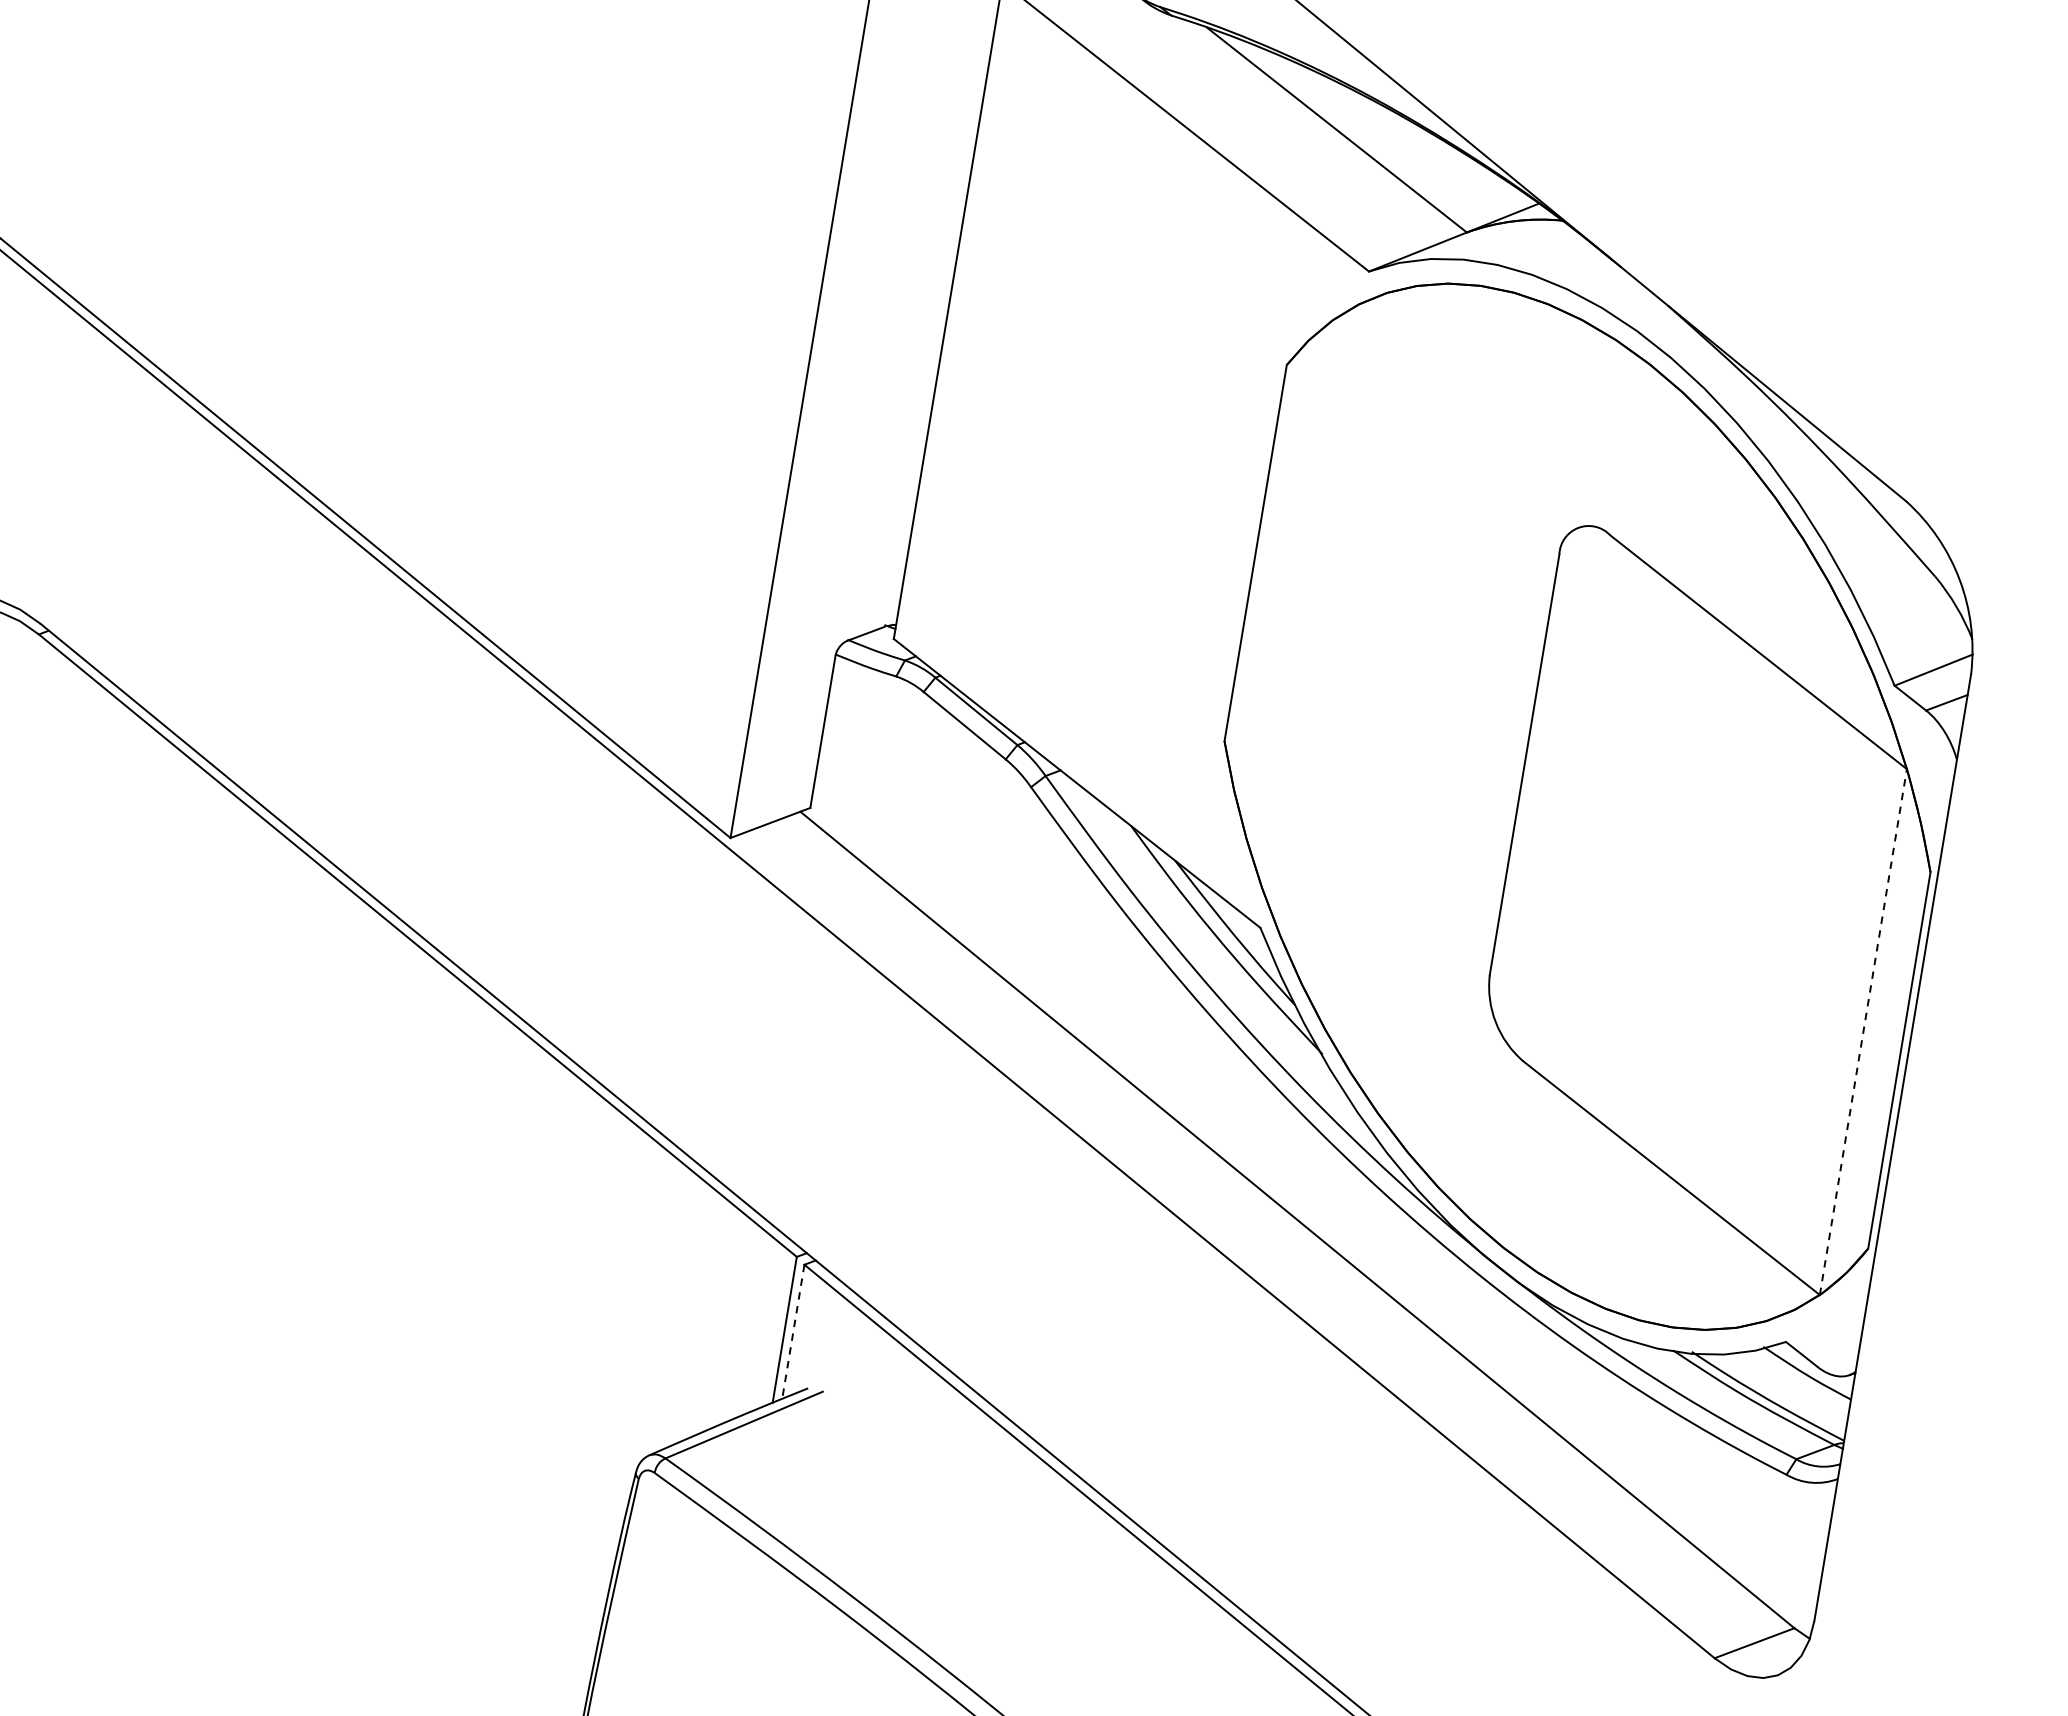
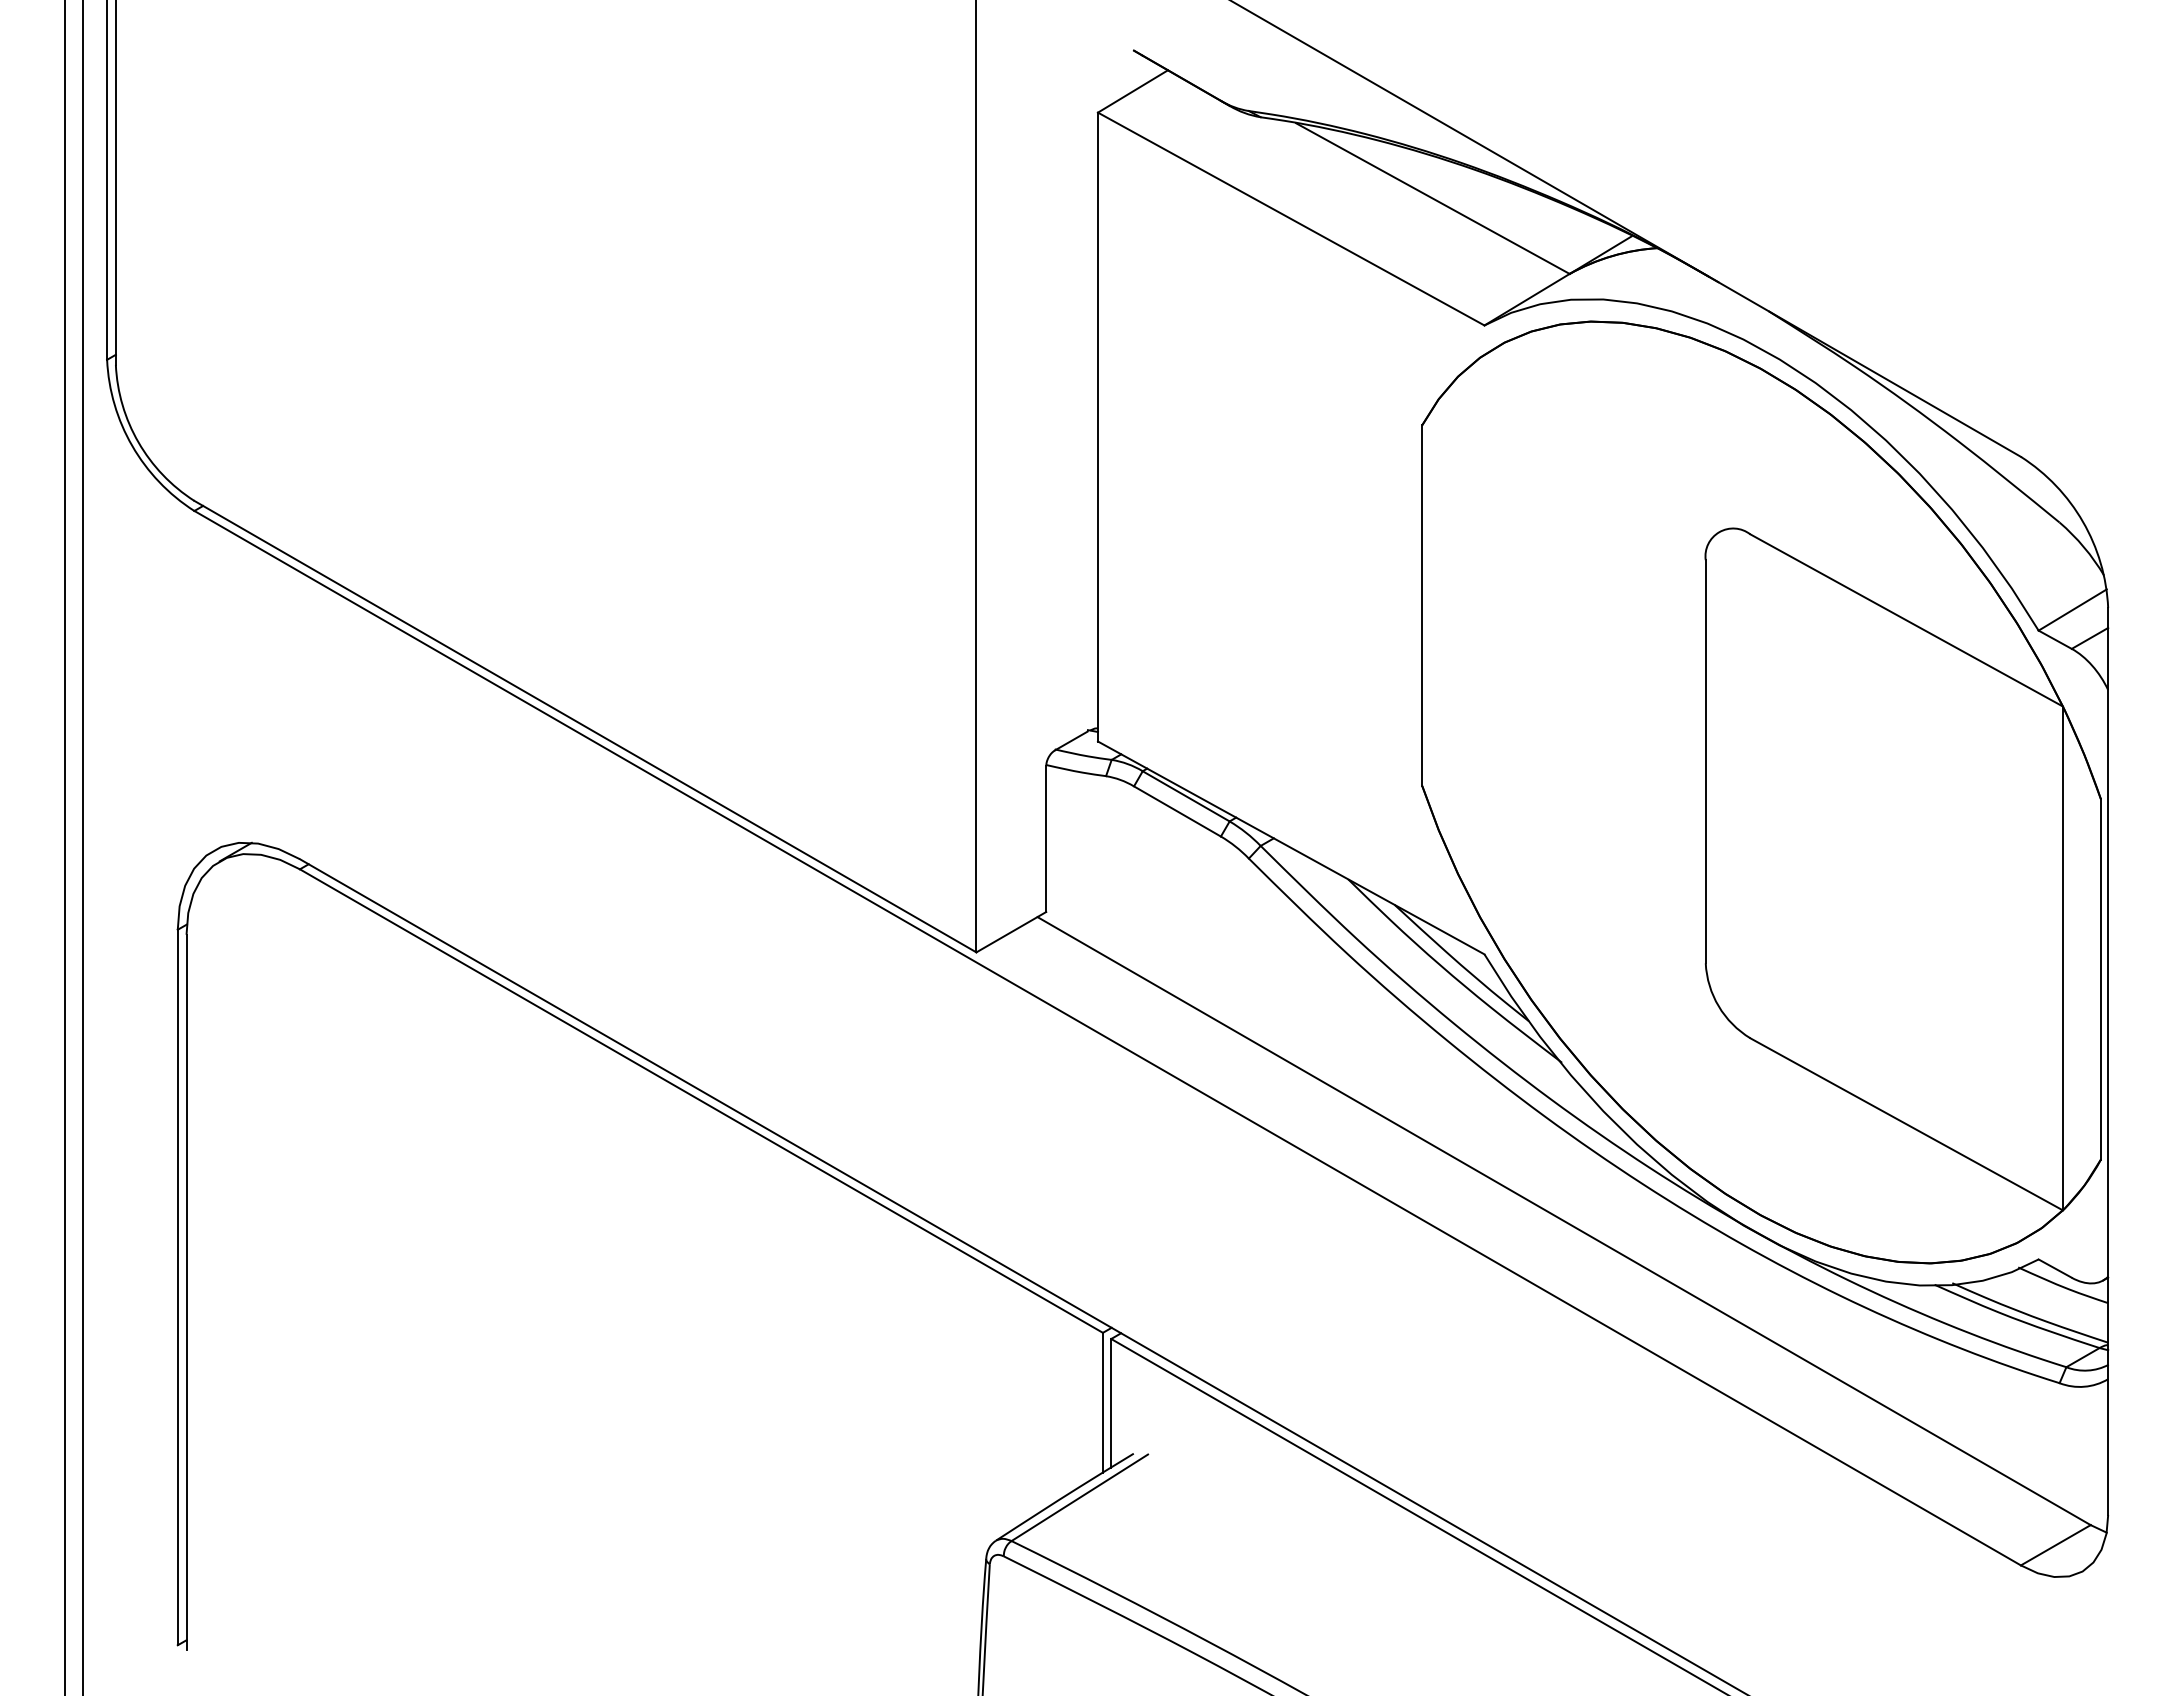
line: (1862, 1032) -> (2062, 958), dashed -> solid
line: (793, 1332) -> (1111, 1403), dashed -> solid

